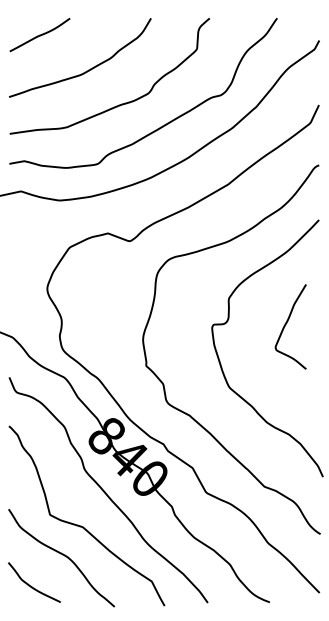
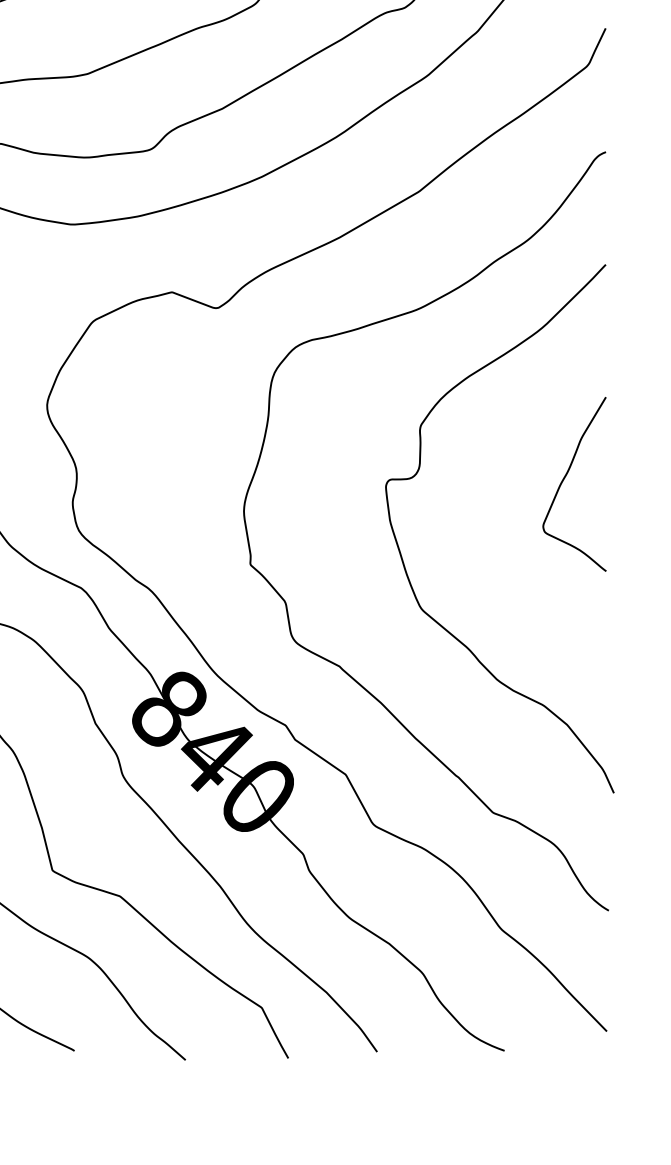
curve: (287, 323) -> (567, 477), moved

